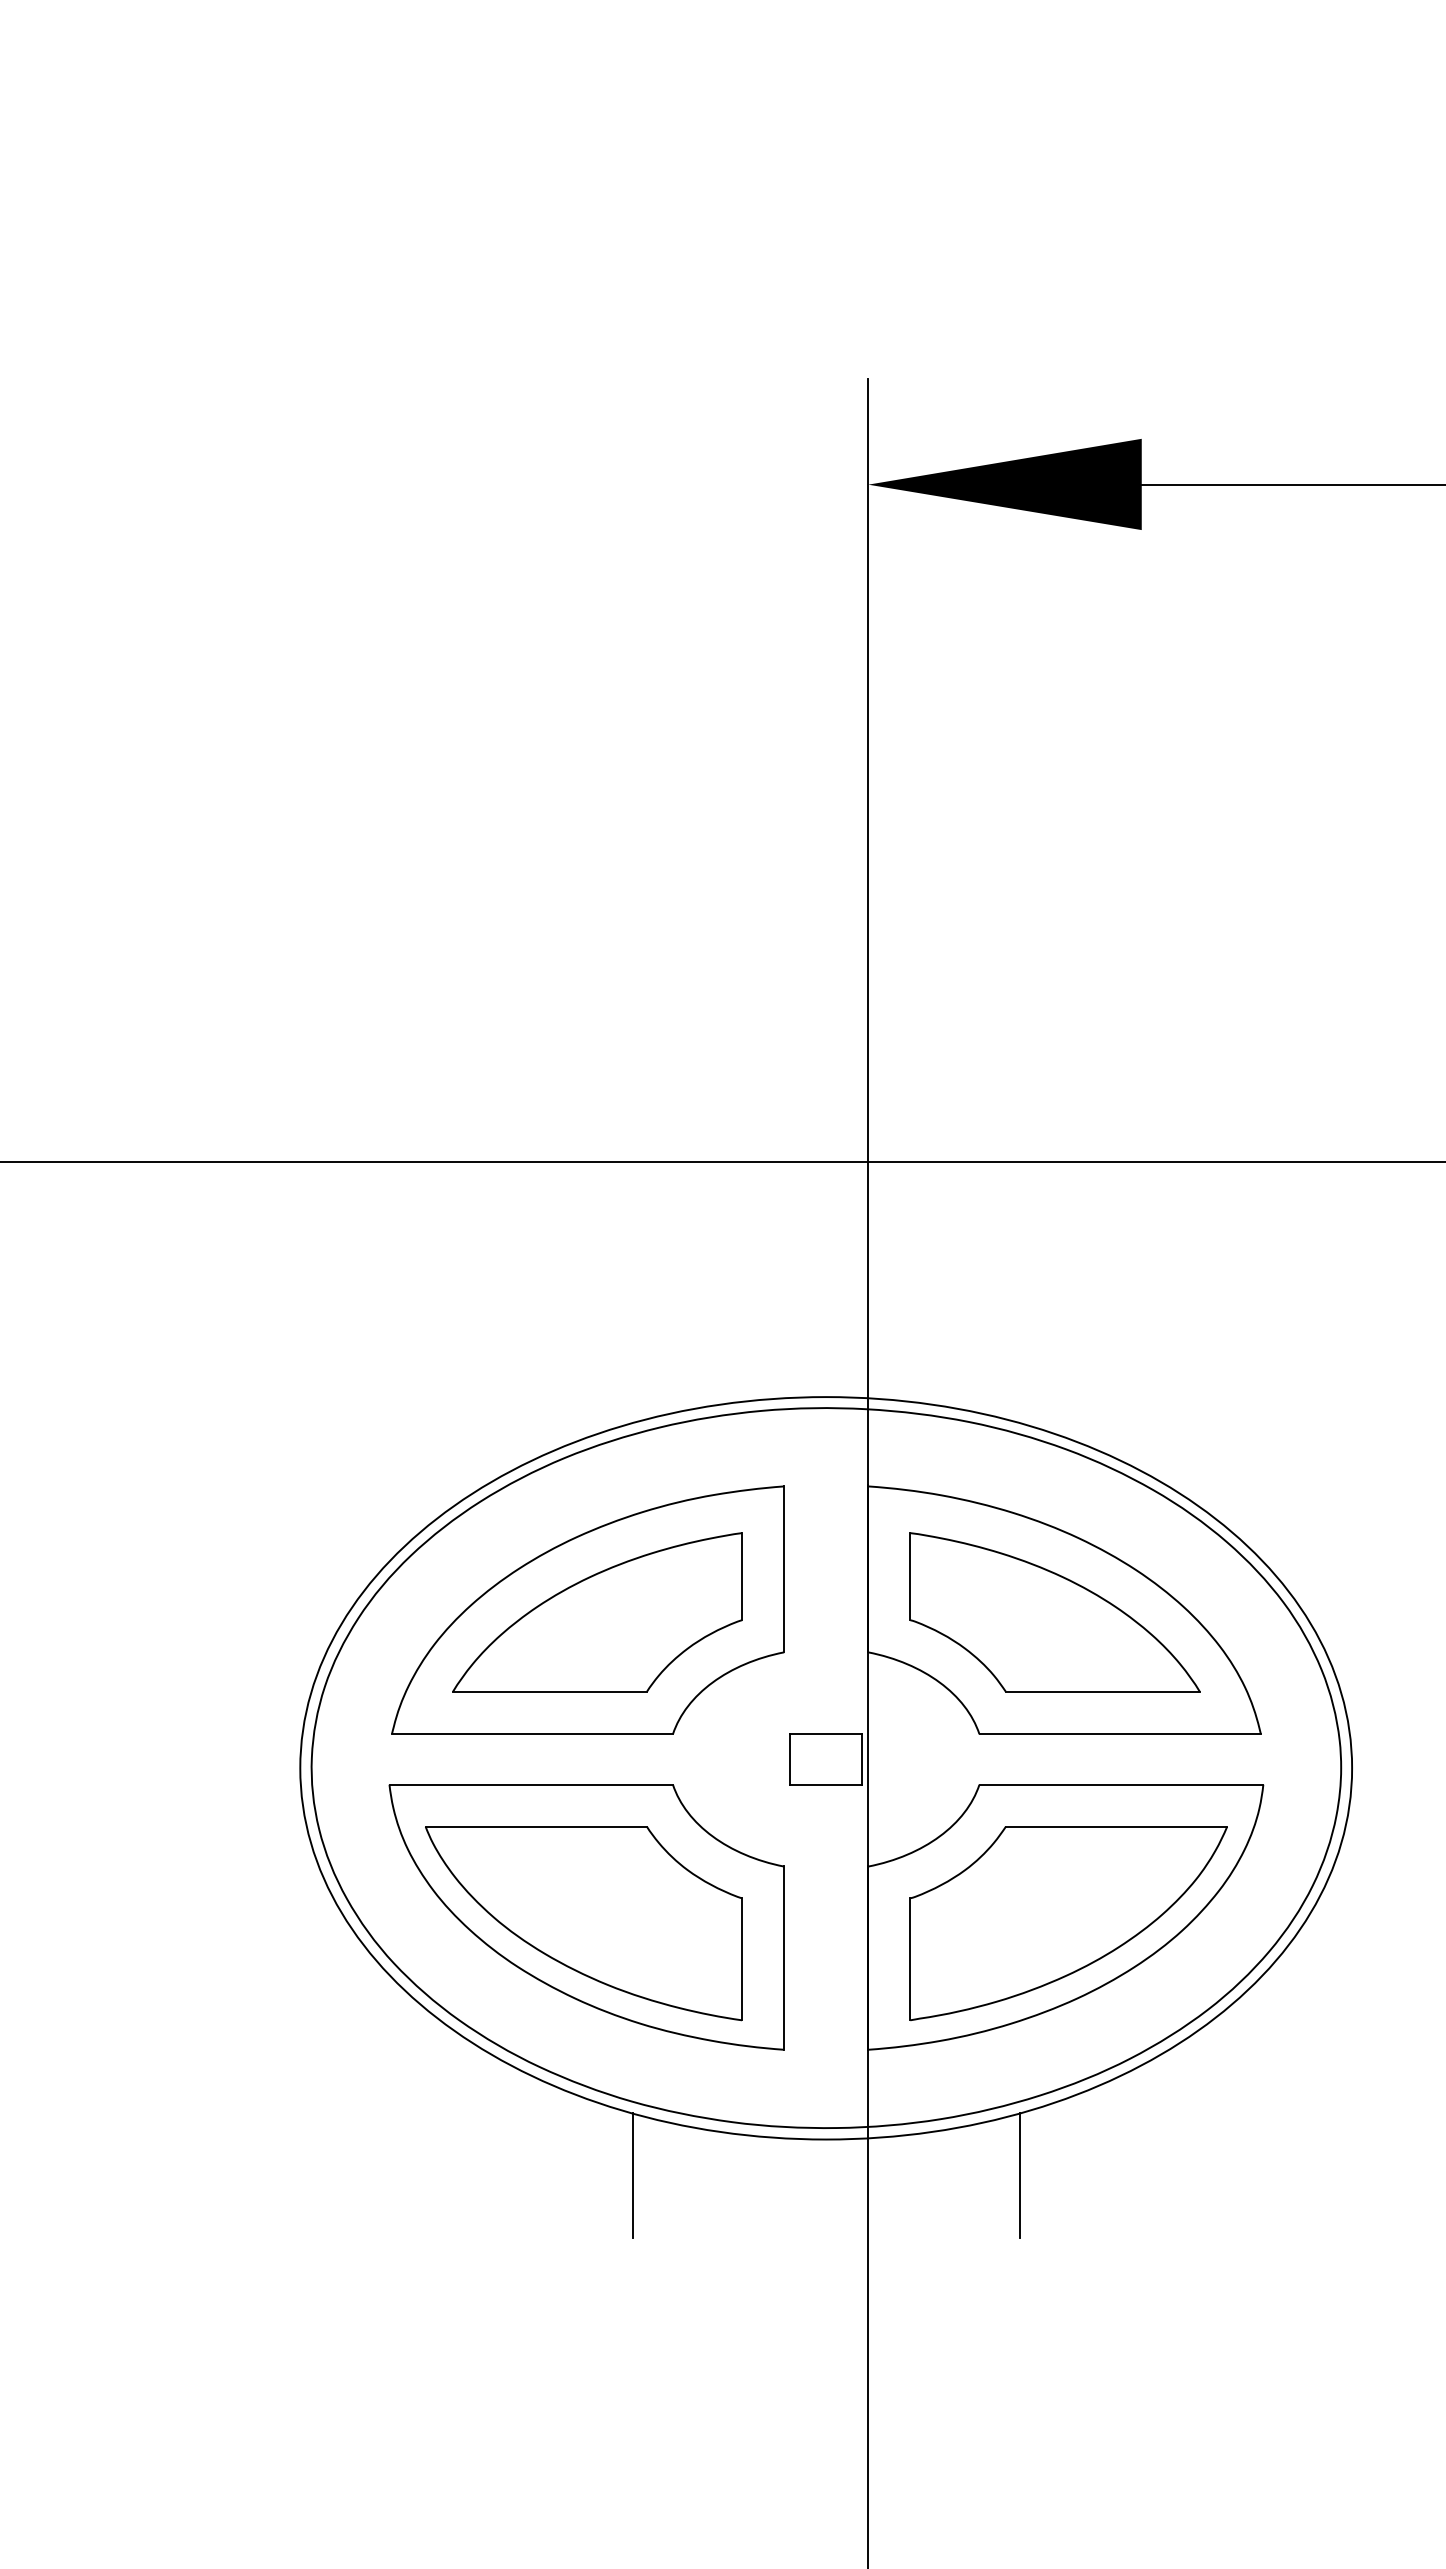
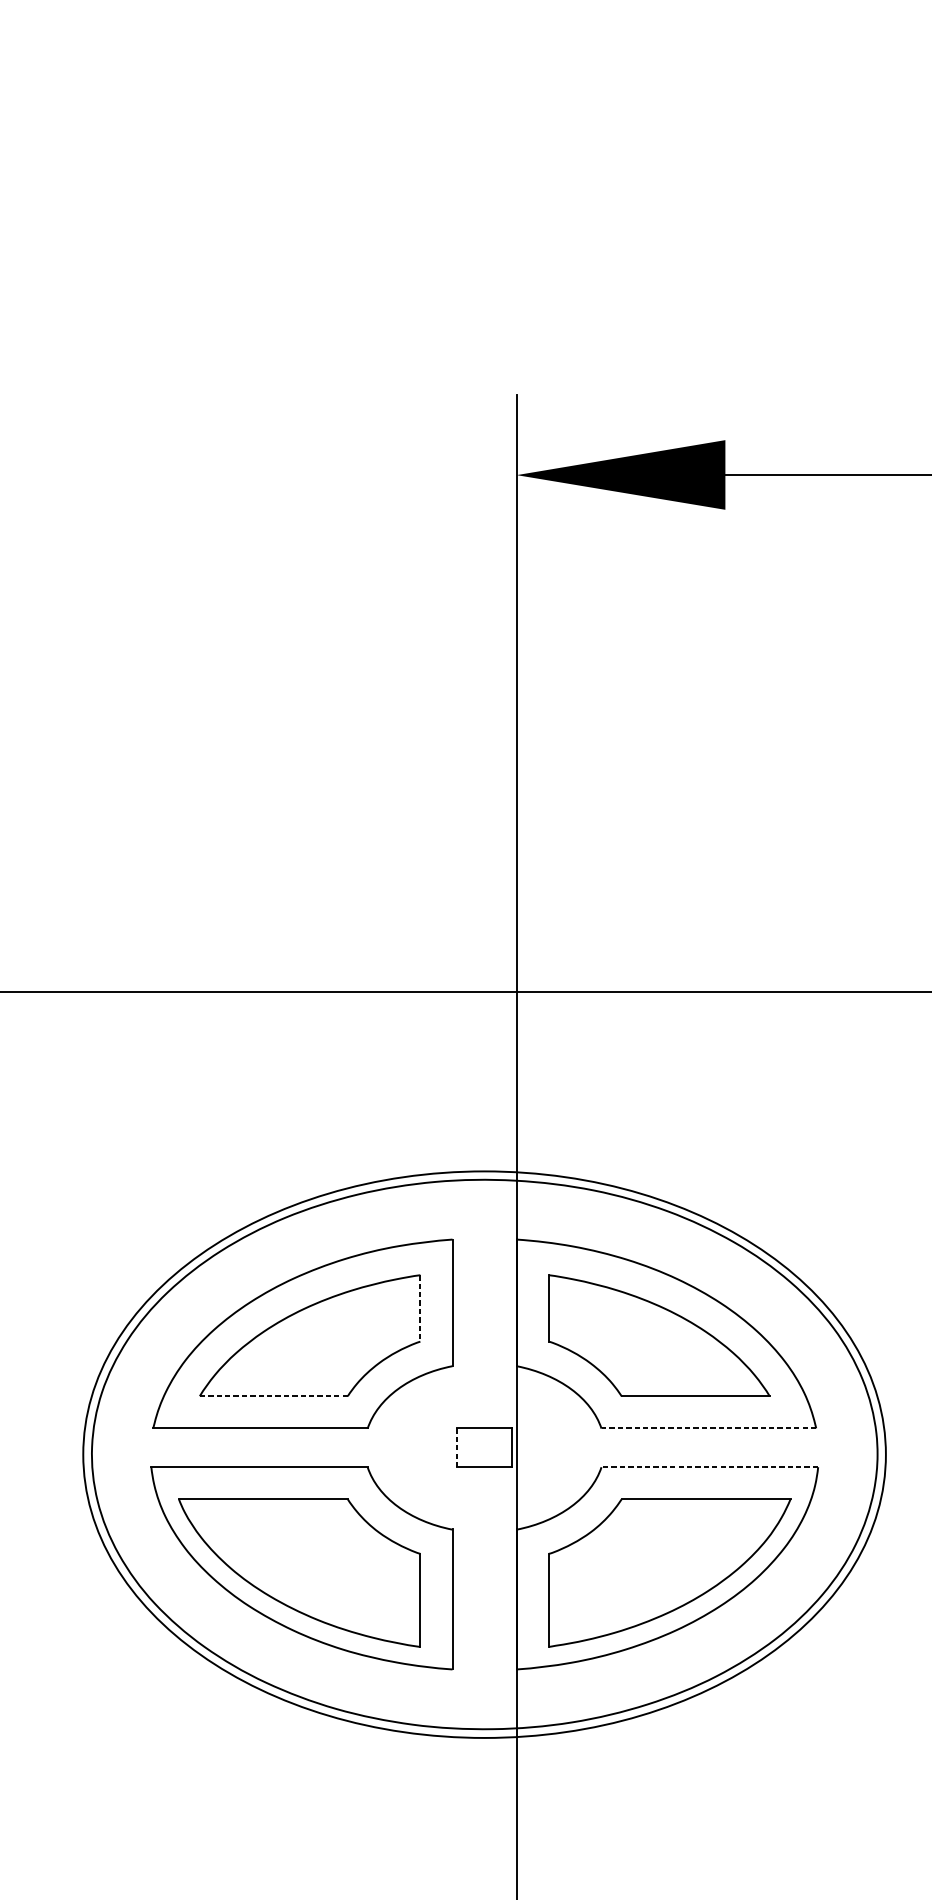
line: (742, 1576) -> (420, 1308), solid -> dashed
line: (550, 1691) -> (274, 1396), solid -> dashed
line: (1120, 1733) -> (709, 1428), solid -> dashed
line: (790, 1759) -> (457, 1447), solid -> dashed
line: (1121, 1784) -> (709, 1467), solid -> dashed
line: (632, 2175) -> (336, 1765), removed
line: (1019, 2175) -> (632, 1765), removed

